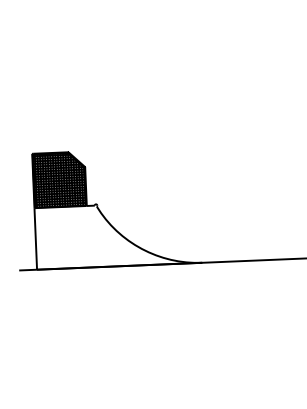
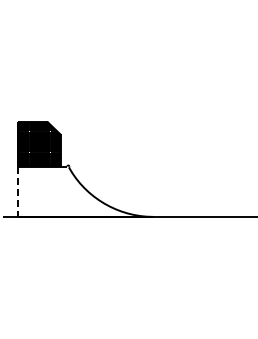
line: (35, 239) -> (17, 192), solid -> dashed

